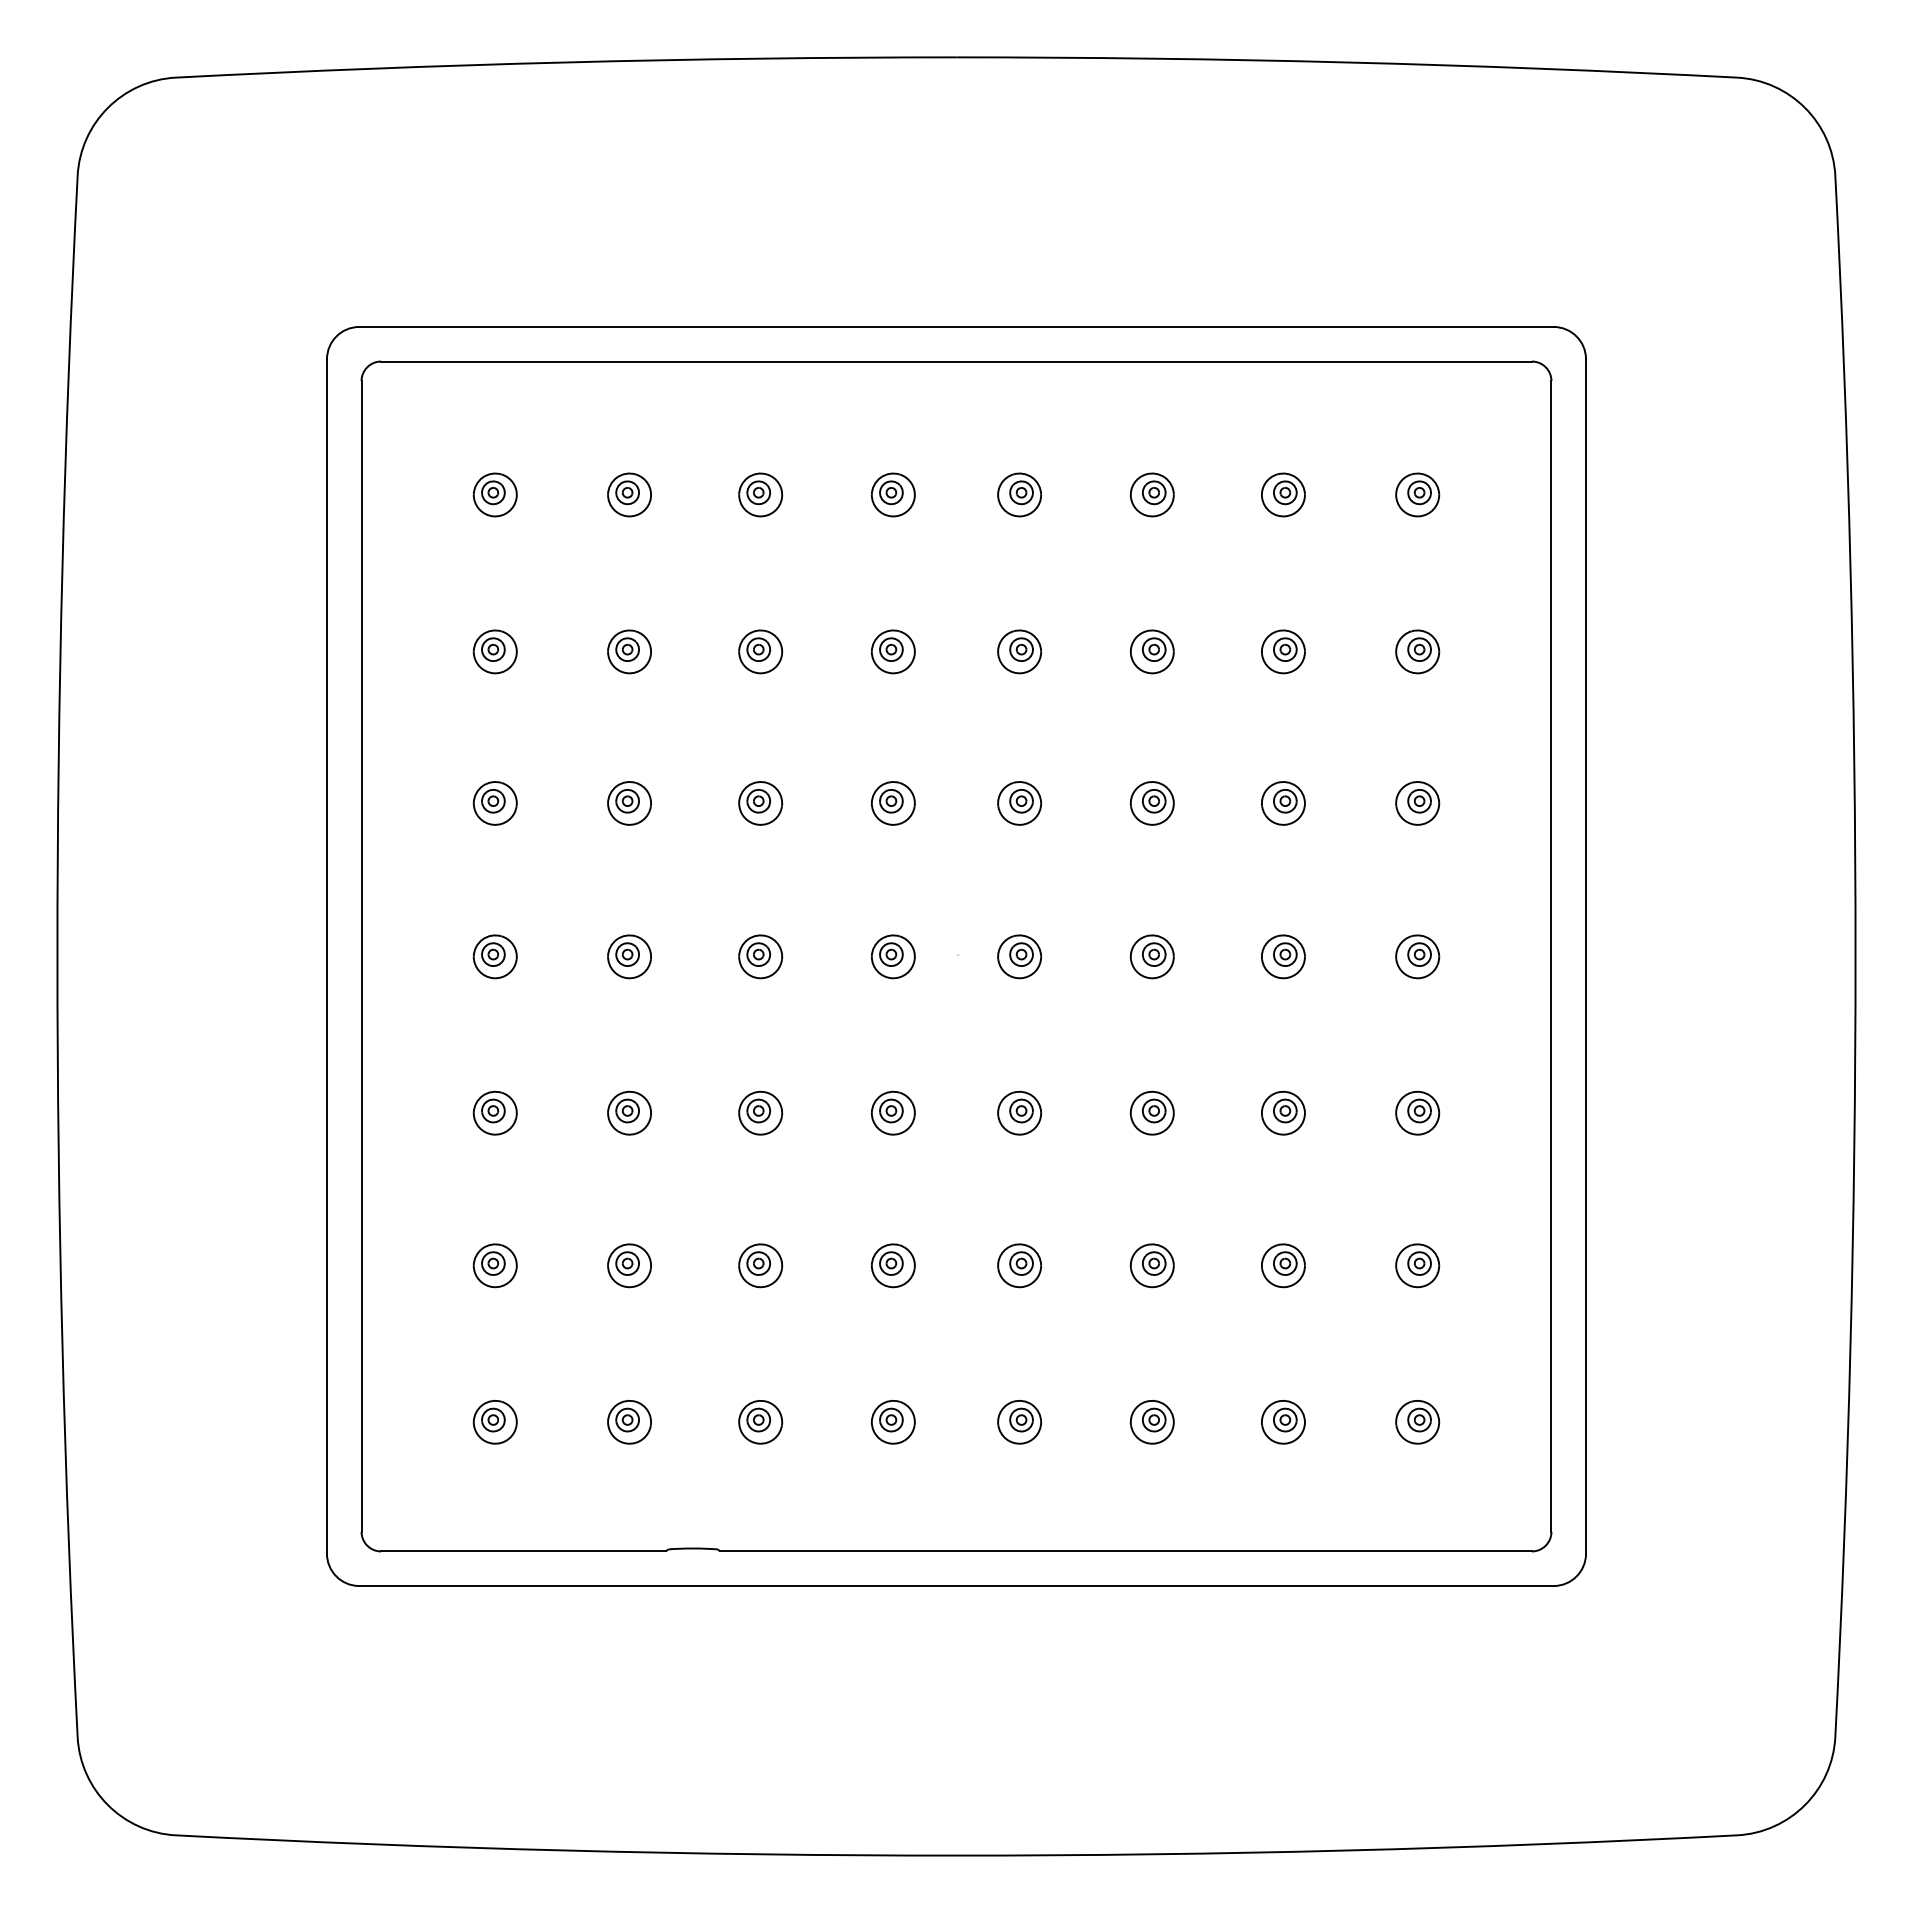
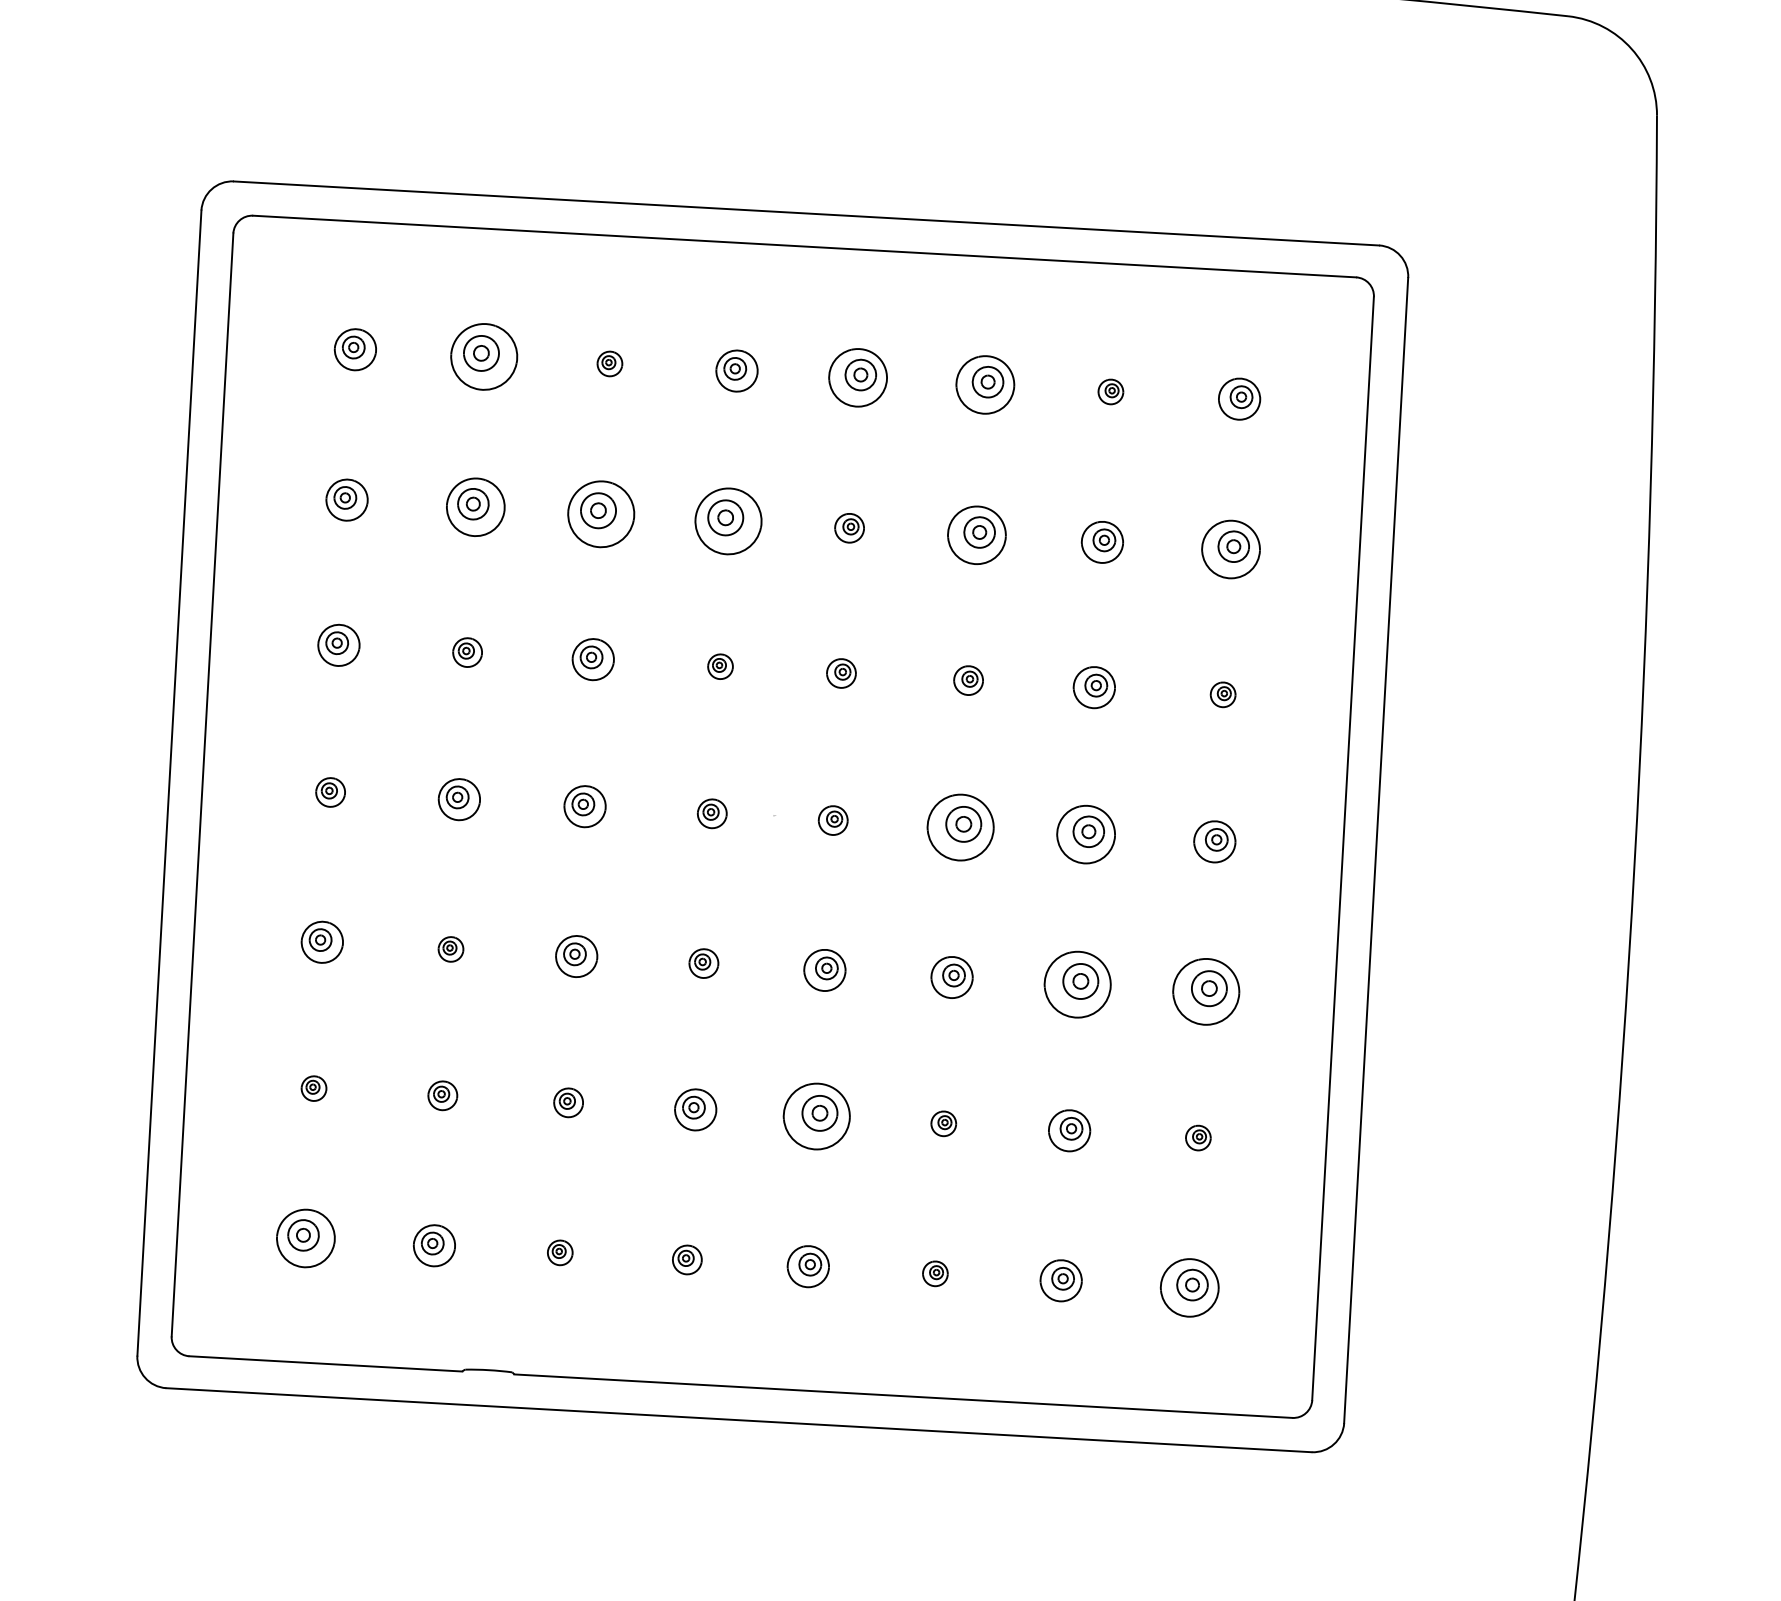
part: (629, 494) -> (484, 356), size x1.6
part: (760, 494) -> (609, 363), size x0.6
part: (1019, 494) -> (857, 377), size x1.4
part: (1151, 494) -> (984, 384), size x1.4
part: (1283, 494) -> (1110, 391), size x0.6
part: (629, 651) -> (475, 506), size x1.4
part: (760, 651) -> (601, 513), size x1.6
part: (893, 651) -> (728, 521), size x1.6
part: (1019, 651) -> (849, 527), size x0.7
part: (1151, 651) -> (976, 534), size x1.4
part: (1417, 651) -> (1231, 549), size x1.4
part: (629, 803) -> (467, 652), size x0.7
part: (893, 803) -> (720, 666), size x0.6
part: (1019, 803) -> (841, 673), size x0.7
part: (1151, 803) -> (967, 680), size x0.7
part: (1417, 803) -> (1222, 694), size x0.6
part: (494, 956) -> (329, 792), size x0.7
part: (893, 956) -> (712, 813), size x0.7
part: (1019, 956) -> (833, 820), size x0.7
part: (1151, 956) -> (959, 827), size x1.6
part: (1283, 956) -> (1086, 834), size x1.4
part: (629, 1112) -> (451, 948), size x0.6
part: (893, 1112) -> (704, 962), size x0.7
part: (1283, 1112) -> (1077, 983), size x1.6
part: (1417, 1112) -> (1206, 991), size x1.6
part: (494, 1265) -> (313, 1088), size x0.6
part: (629, 1265) -> (442, 1095), size x0.7
part: (760, 1265) -> (568, 1102), size x0.7
part: (1019, 1265) -> (816, 1116), size x1.6
part: (1151, 1265) -> (943, 1123), size x0.6
part: (1417, 1265) -> (1198, 1137), size x0.6
part: (494, 1422) -> (305, 1238), size x1.4
part: (760, 1422) -> (559, 1252), size x0.6
part: (893, 1422) -> (687, 1260), size x0.7
part: (1151, 1422) -> (934, 1273), size x0.6
part: (1417, 1422) -> (1189, 1288), size x1.4

